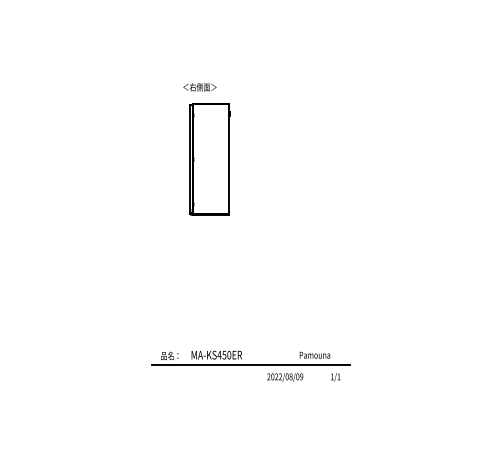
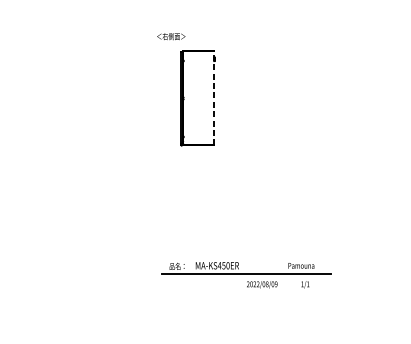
text: (199, 87) -> (170, 36), moved
line: (229, 158) -> (214, 97), solid -> dashed
part: (250, 364) -> (246, 273), moved

